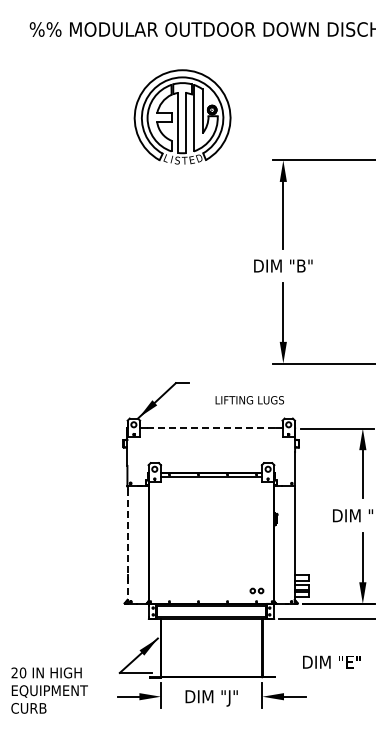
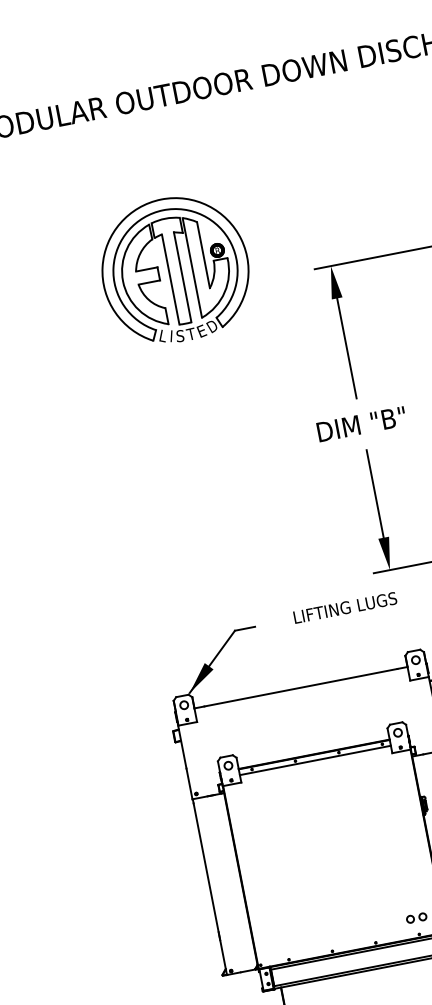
part: (182, 116) -> (174, 268), moved
text: (249, 400) -> (344, 608), moved
line: (211, 428) -> (301, 688), dashed -> solid
line: (127, 547) -> (210, 890), dashed -> solid

